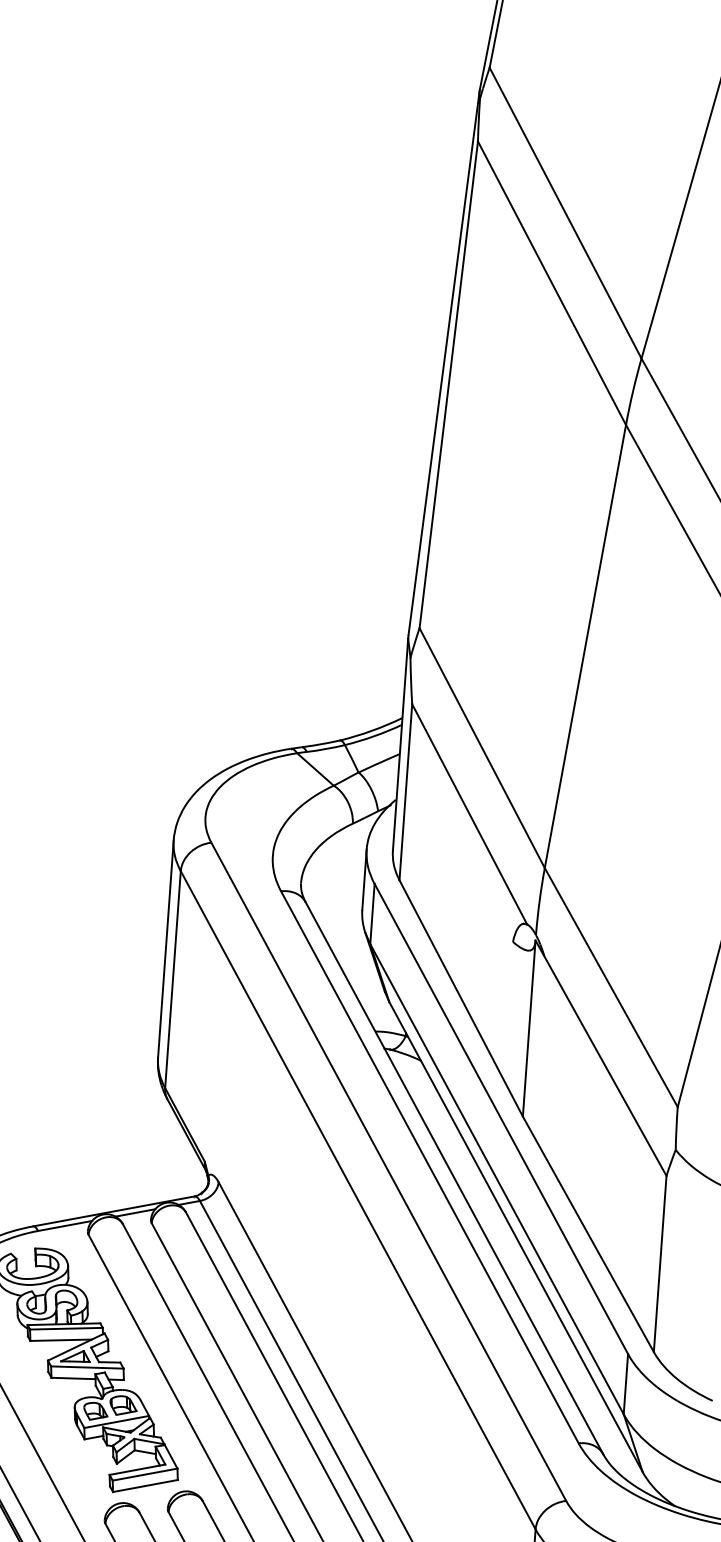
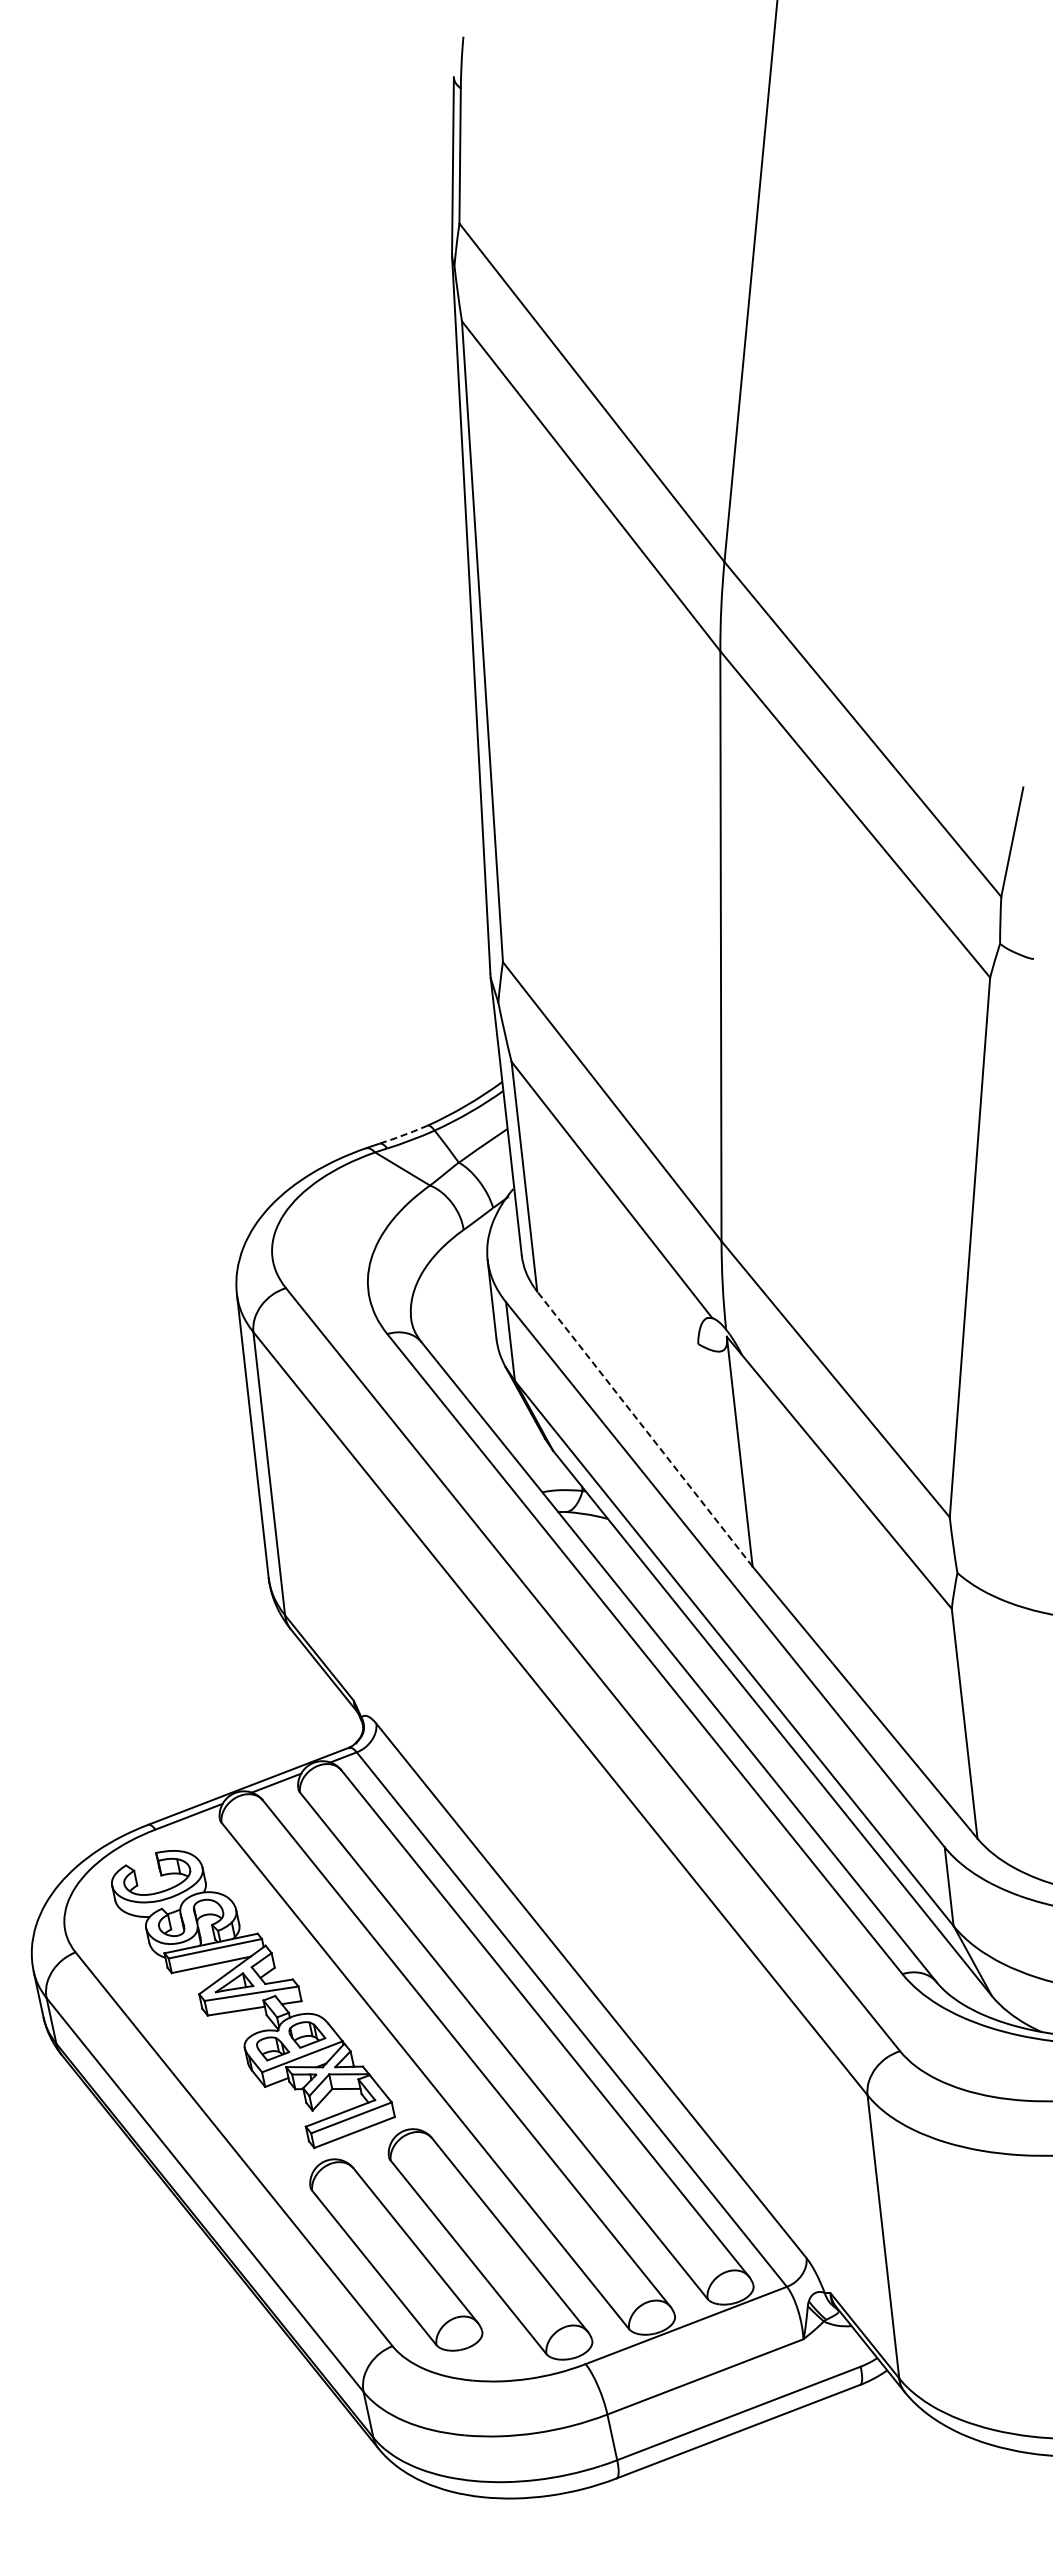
line: (320, 744) -> (403, 1135), solid -> dashed
line: (460, 998) -> (644, 1429), solid -> dashed

